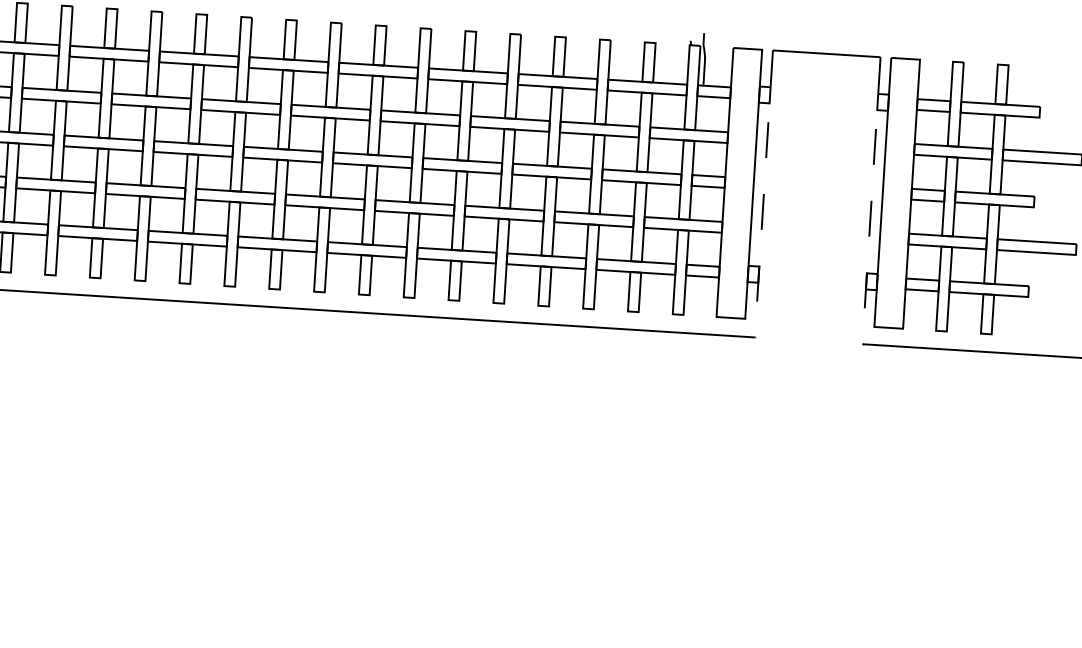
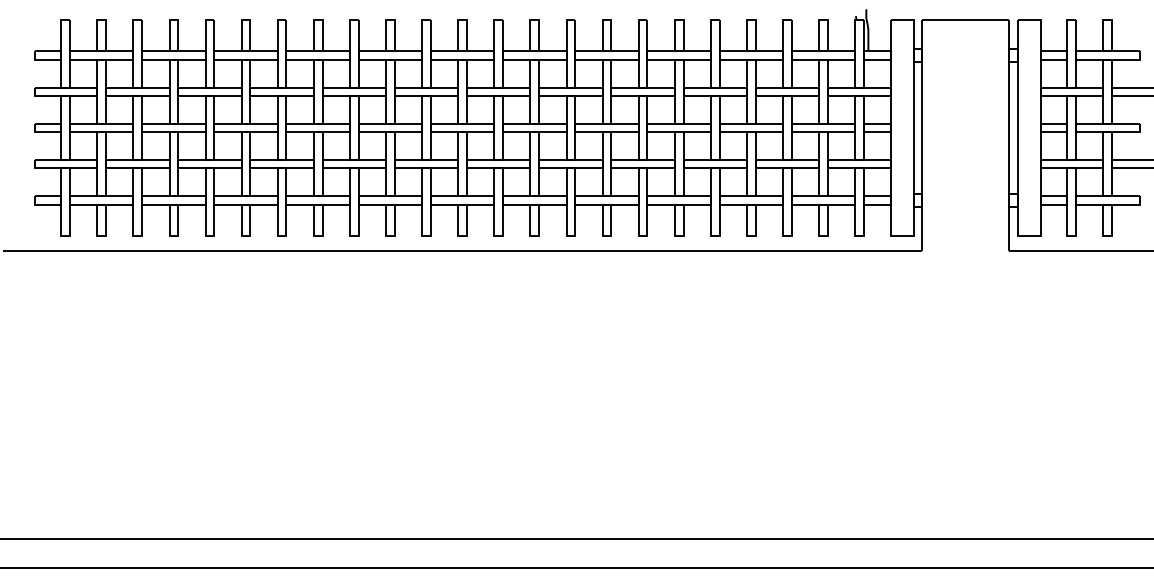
line: (764, 194) -> (922, 135), dashed -> solid
line: (870, 201) -> (1008, 135), dashed -> solid

